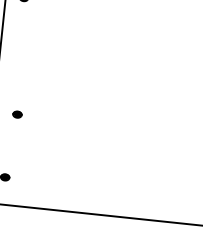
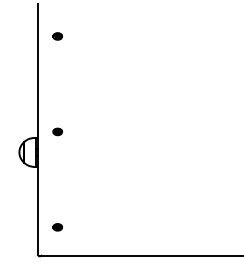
part: (17, 114) -> (57, 131), moved

